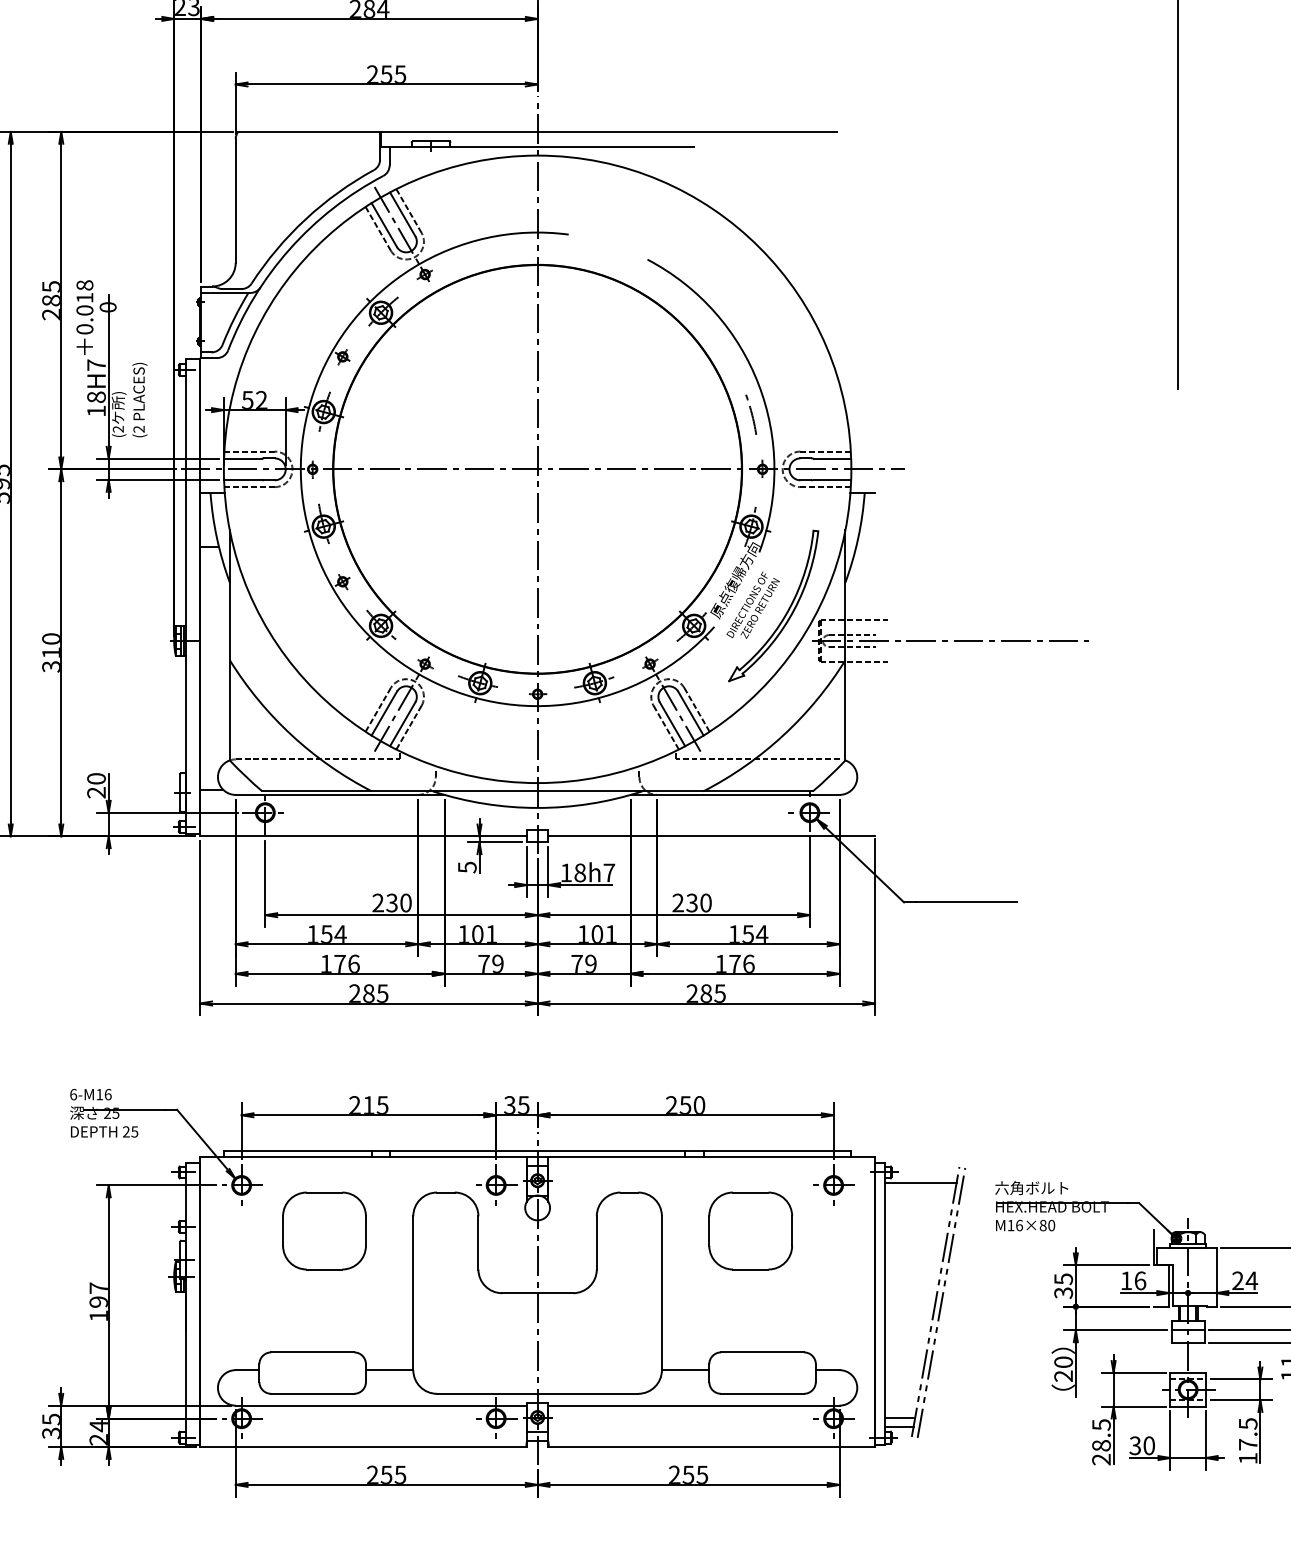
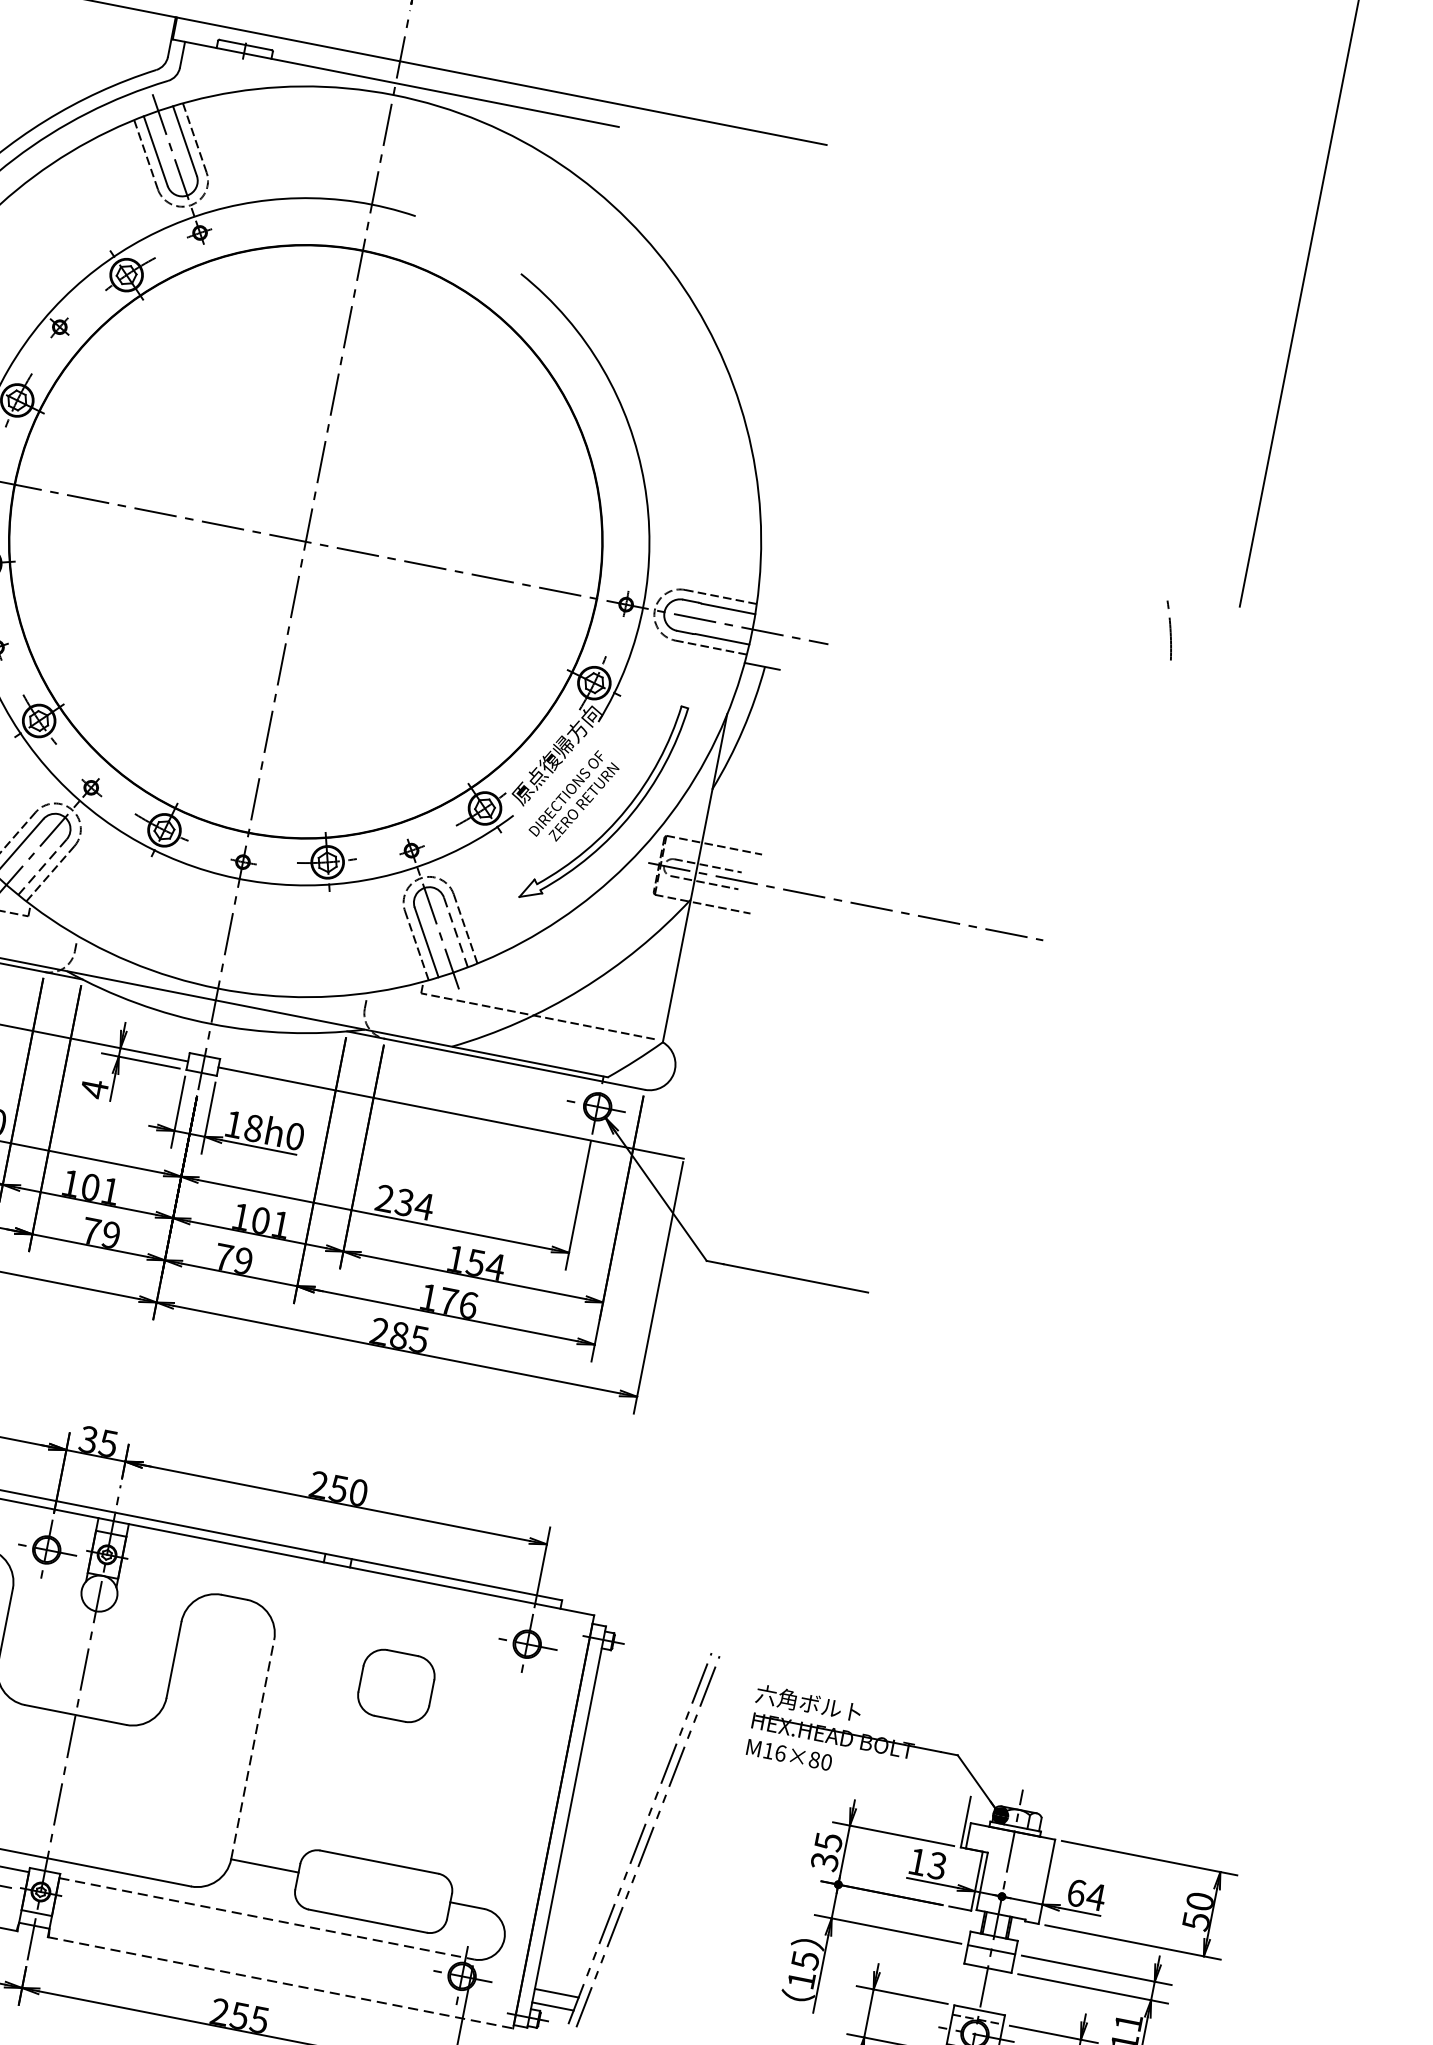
arc: (751, 414) -> (1169, 630), moved
line: (691, 714) -> (456, 933), solid -> dashed
line: (402, 724) -> (42, 867), solid -> dashed
text: (467, 867) -> (94, 1089), 5 -> 4
text: (609, 872) -> (295, 1135), 18h7 -> 18h0
text: (705, 902) -> (423, 1205), 230 -> 234
line: (920, 1183) -> (651, 1665), removed
part: (750, 1230) -> (396, 1685), size x0.6
text: (1140, 1280) -> (937, 1865), 16 -> 13
text: (1237, 1280) -> (1075, 1892), 24 -> 64
line: (661, 1293) -> (251, 1750), solid -> dashed
text: (1063, 1368) -> (803, 1969), 20 -> 15
line: (693, 1405) -> (266, 1918), solid -> dashed
line: (712, 1447) -> (281, 1983), solid -> dashed

